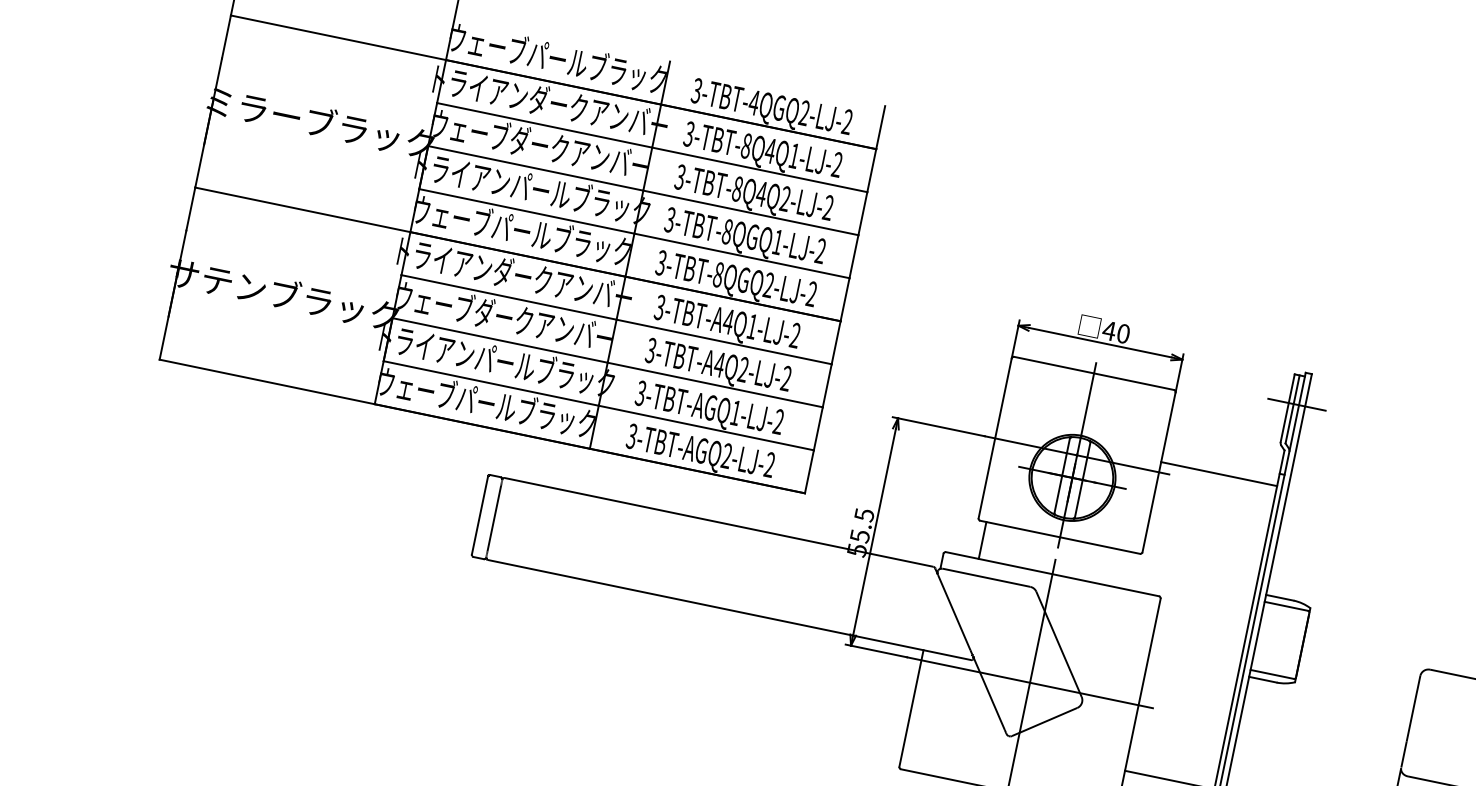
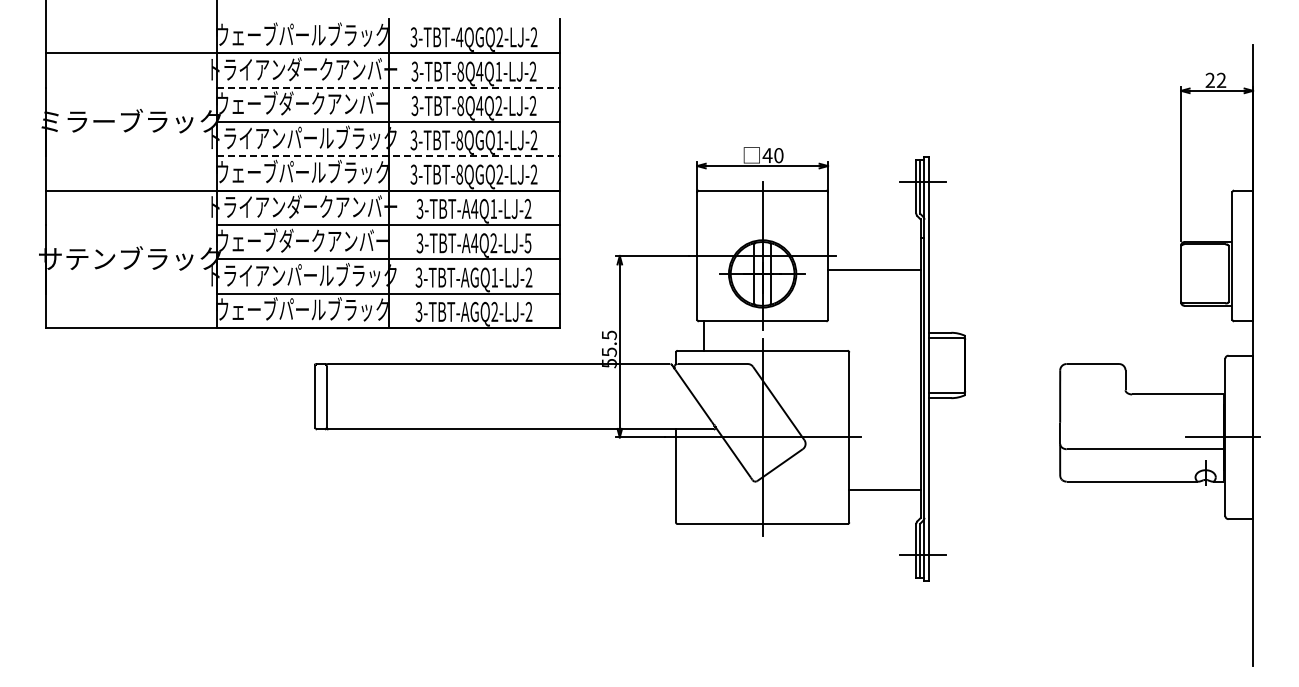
line: (651, 147) -> (388, 87), solid -> dashed
line: (634, 233) -> (388, 156), solid -> dashed
text: (785, 378) -> (527, 243), 3-TBT-A4Q2-LJ-2 -> 3-TBT-A4Q2-LJ-5
line: (1219, 473) -> (874, 269), moved

